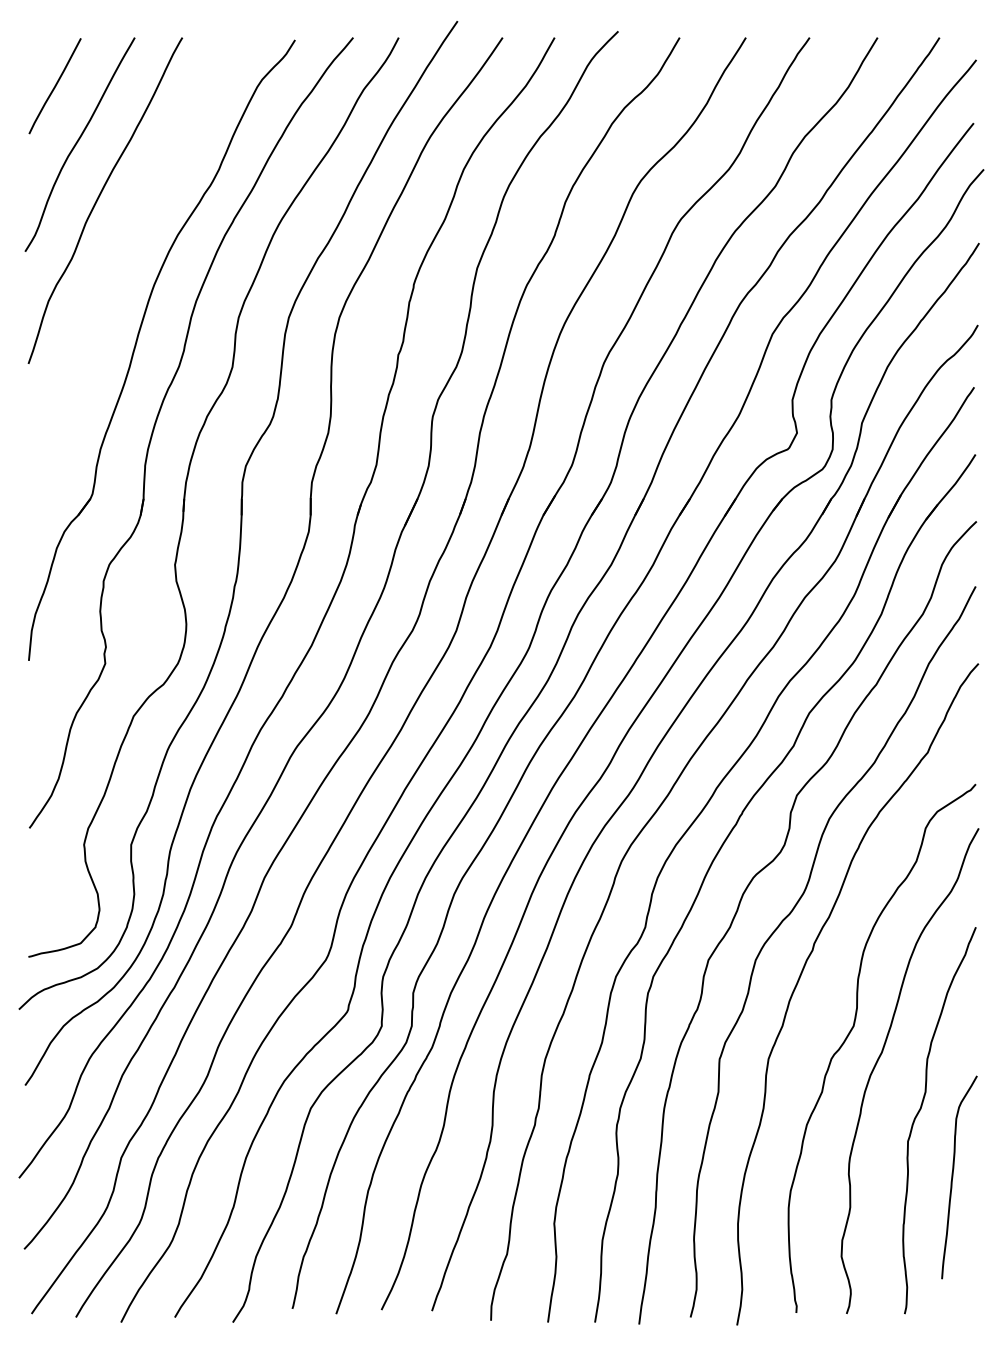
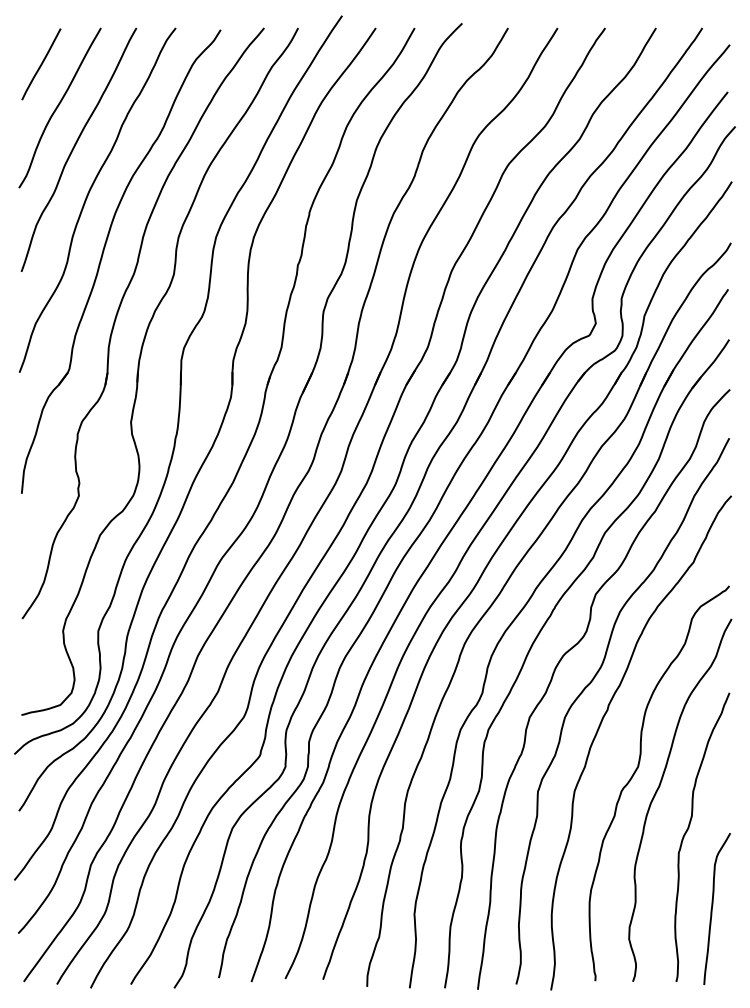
curve: (117, 263) -> (88, 196), added
curve: (953, 1177) -> (712, 909), moved

